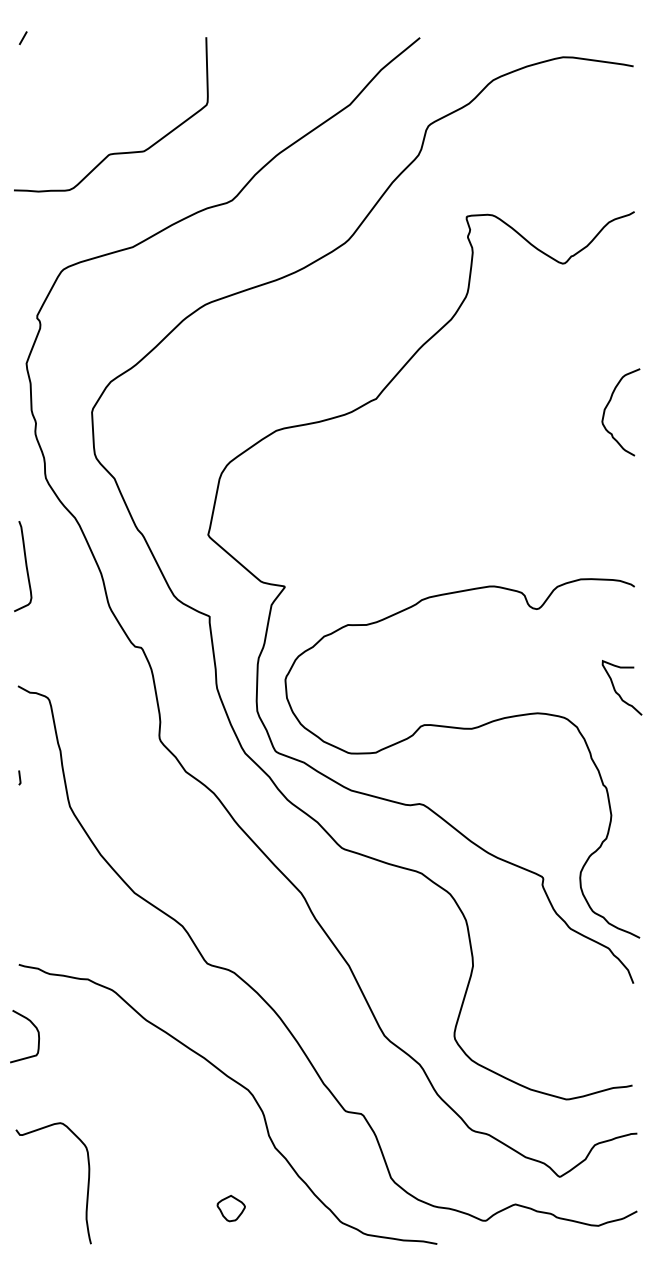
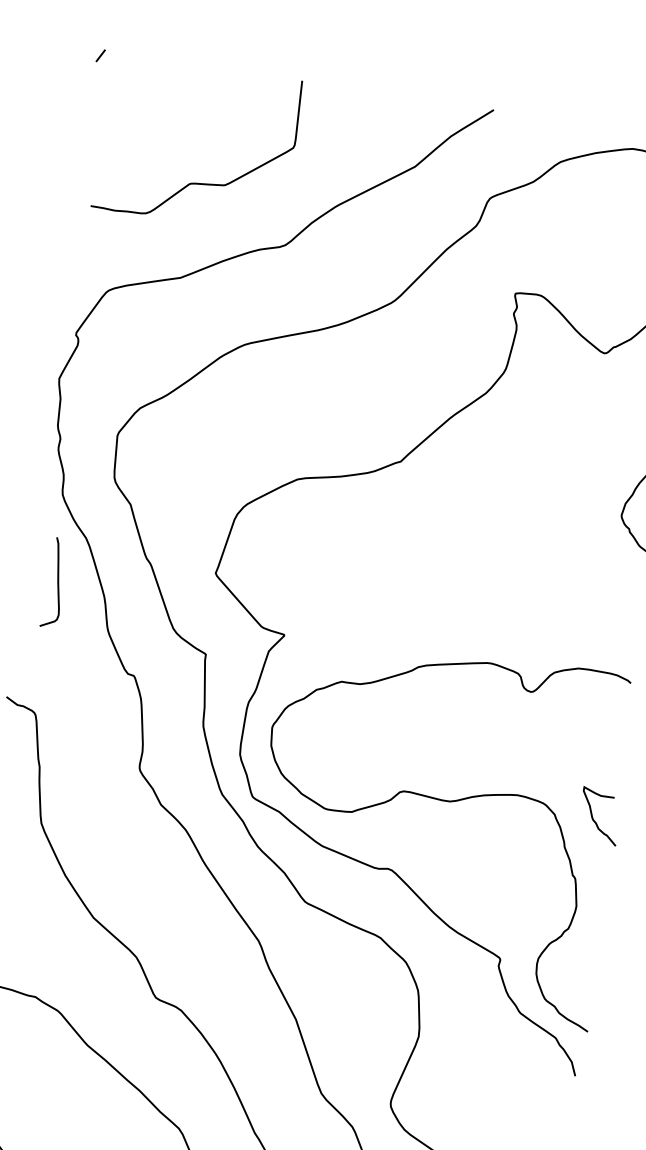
curve: (114, 152) -> (195, 182), moved
curve: (25, 566) -> (57, 583), moved
curve: (615, 688) -> (593, 816), moved

